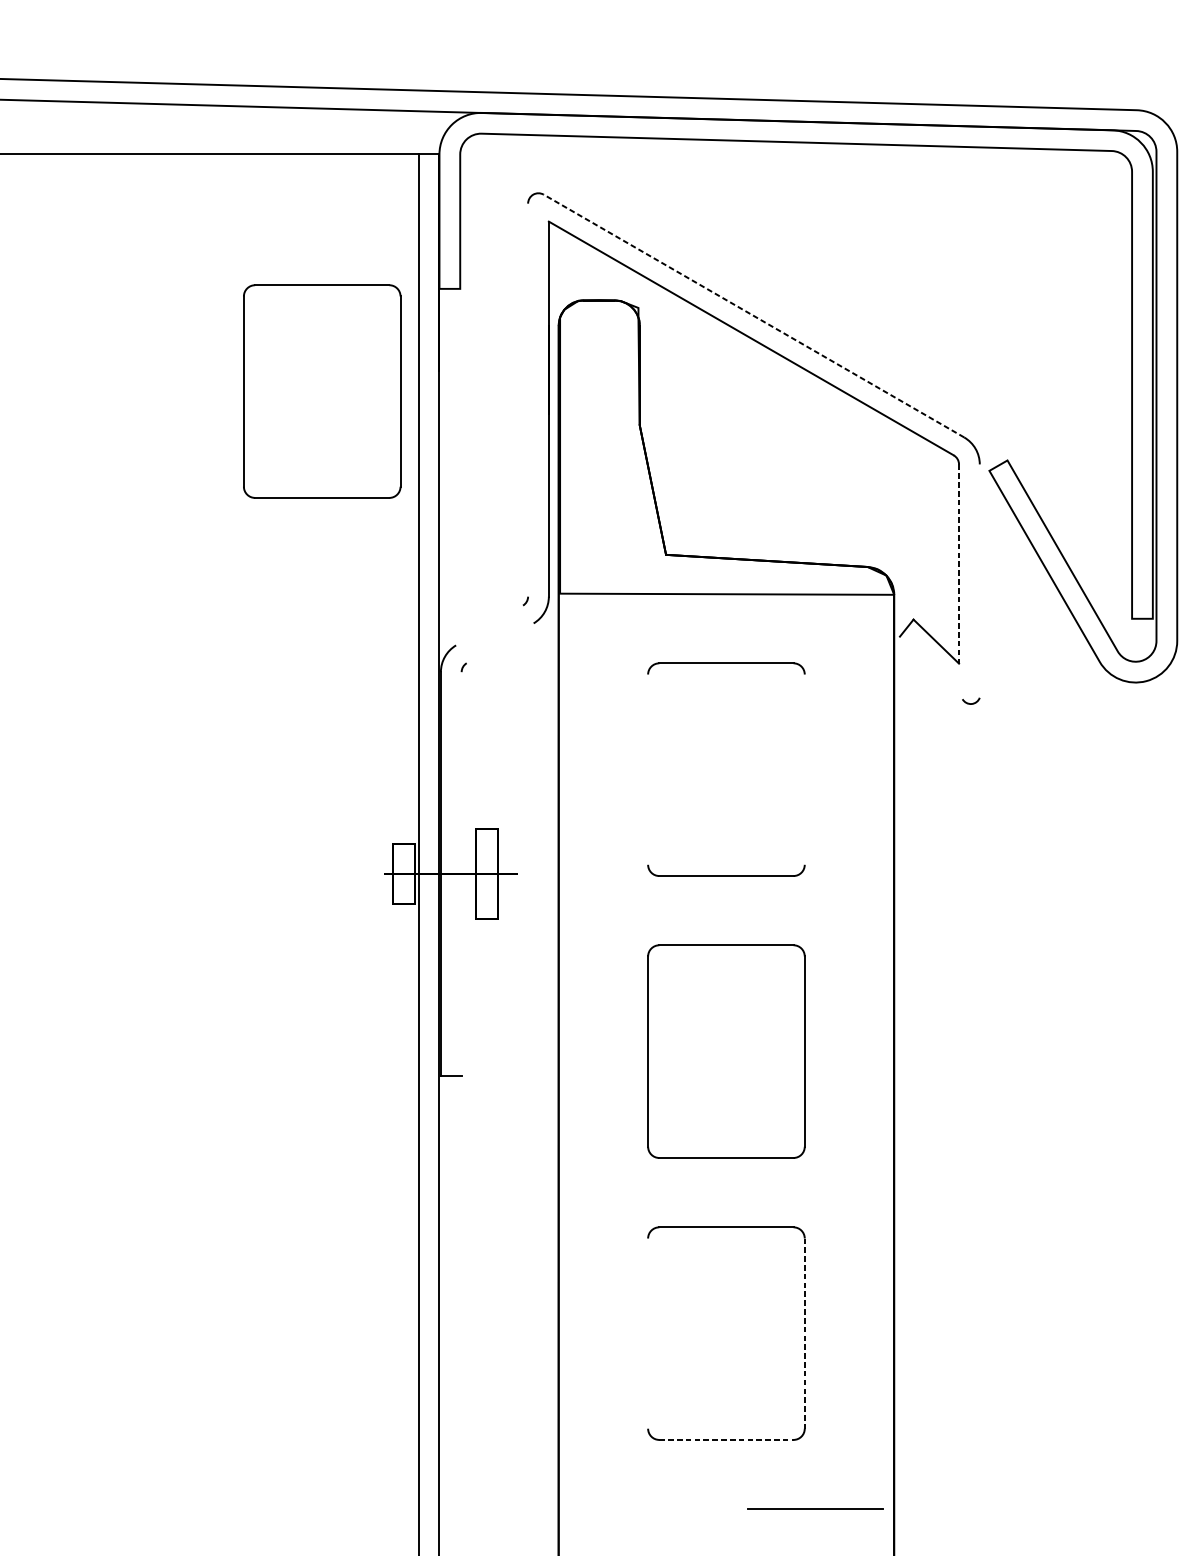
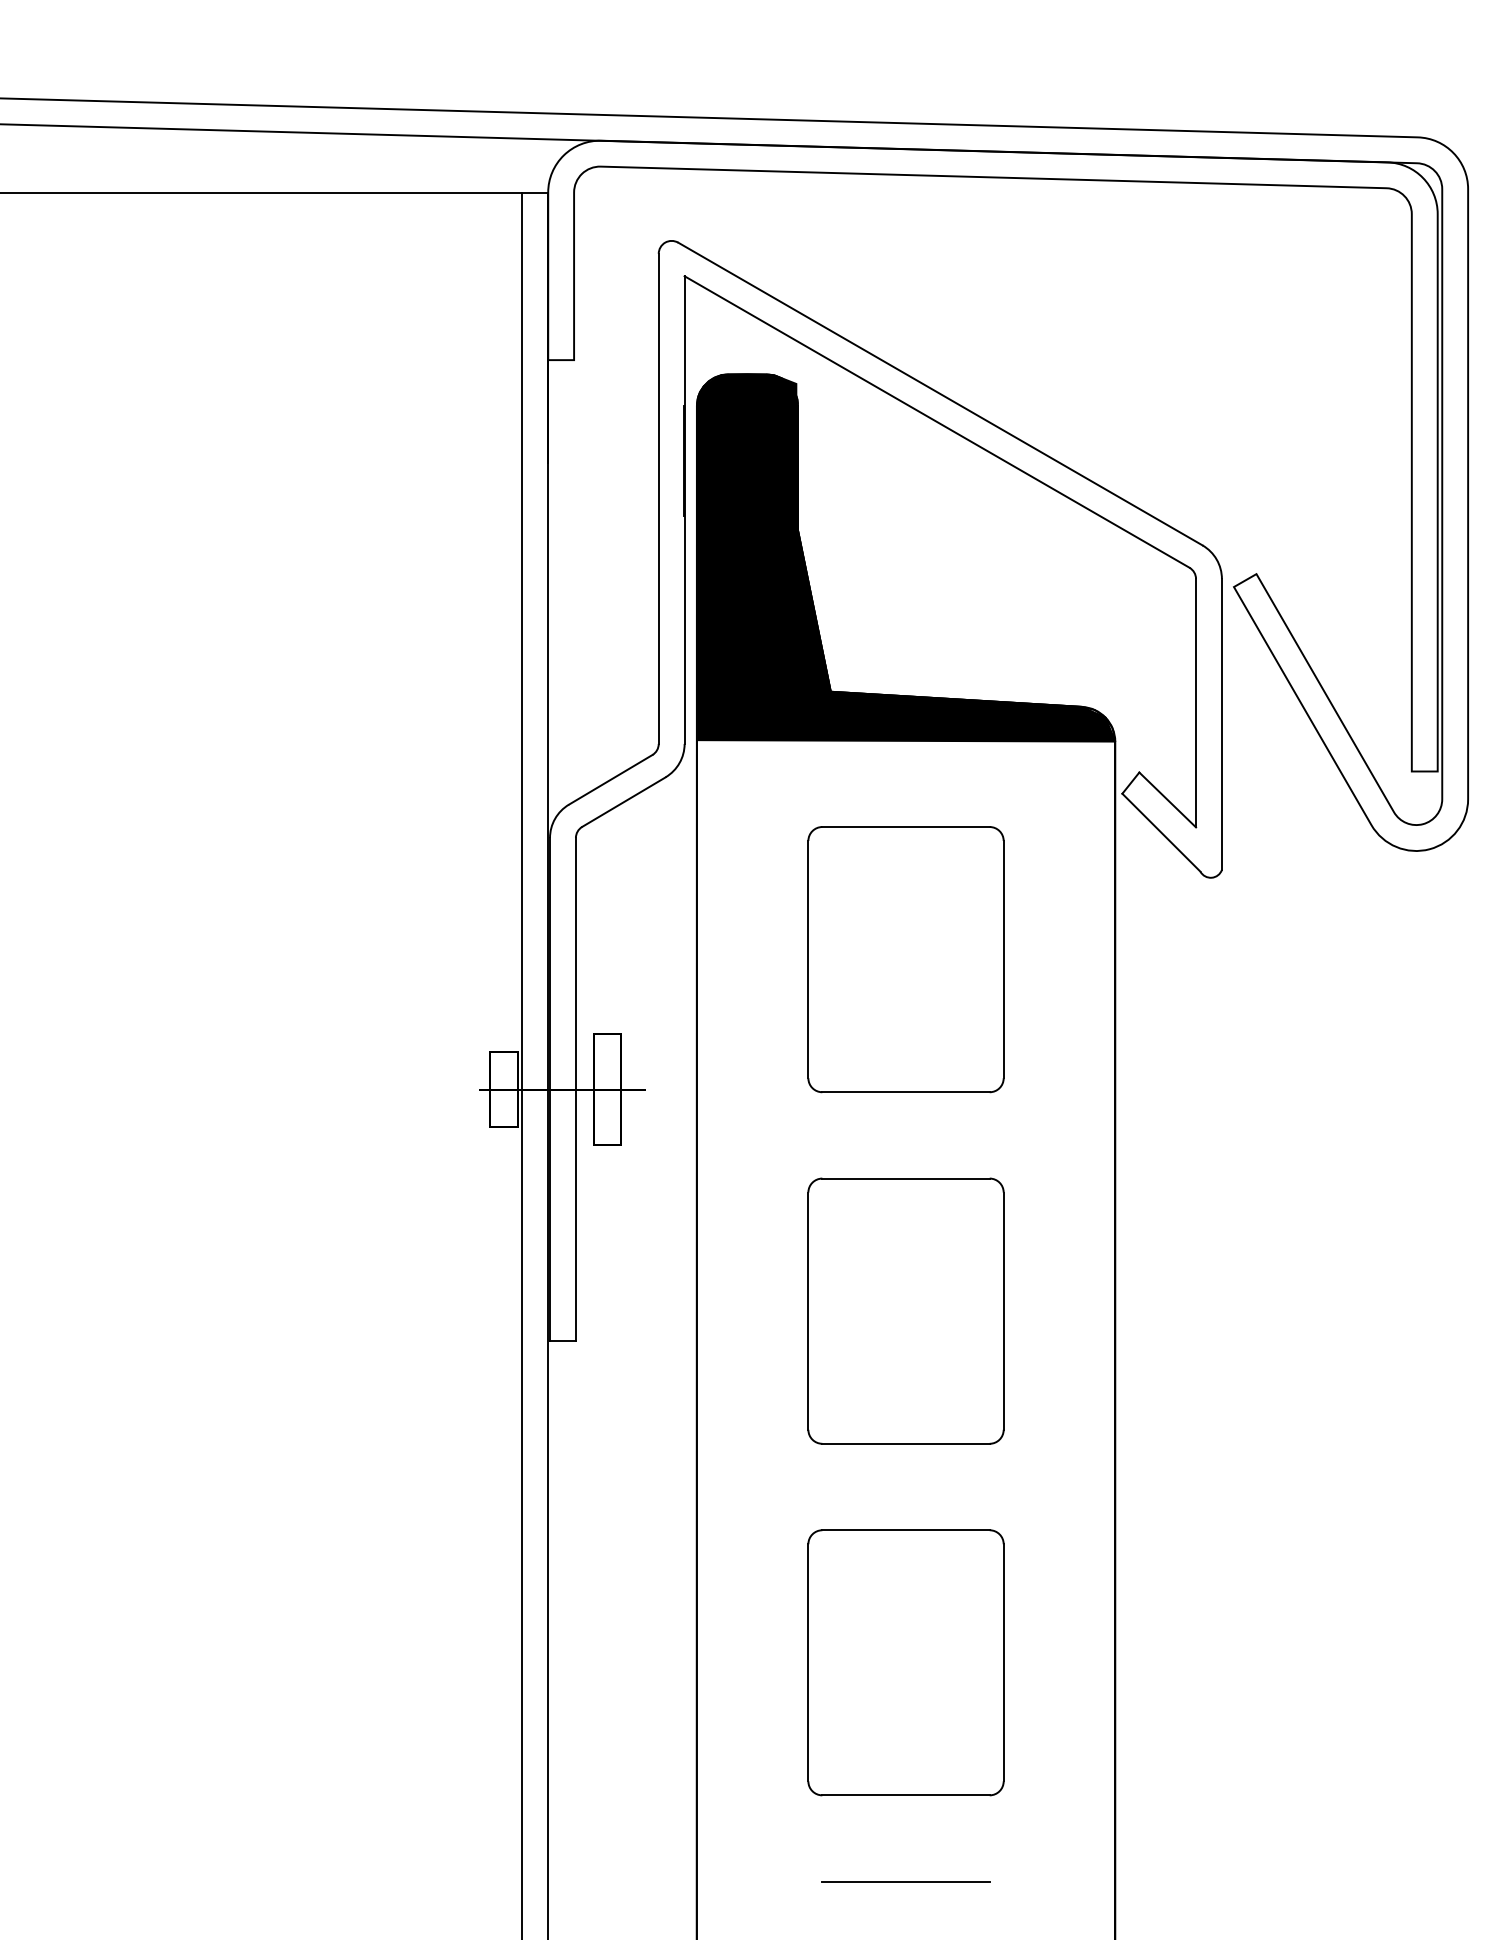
line: (754, 315) -> (940, 393), dashed -> solid
part: (321, 391) -> (401, 487), removed
line: (527, 399) -> (658, 498), added
fill: (726, 447) -> (906, 557), added
line: (959, 564) -> (1196, 703), dashed -> solid
line: (979, 581) -> (1221, 724), added
line: (489, 625) -> (610, 779), added
line: (499, 642) -> (623, 801), added
line: (931, 667) -> (1161, 832), added
line: (648, 769) -> (808, 959), added
line: (804, 769) -> (1003, 959), added
line: (461, 873) -> (575, 1089), added
line: (648, 1333) -> (808, 1662), added
line: (804, 1333) -> (1003, 1662), dashed -> solid
line: (726, 1440) -> (906, 1795), dashed -> solid
line: (815, 1509) -> (905, 1881), moved

